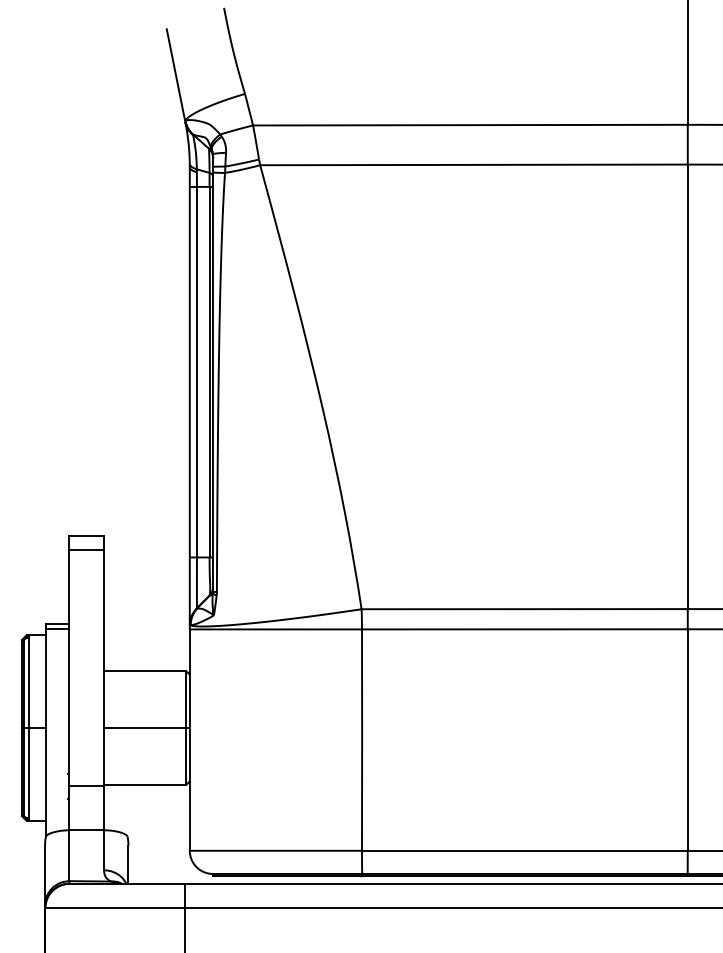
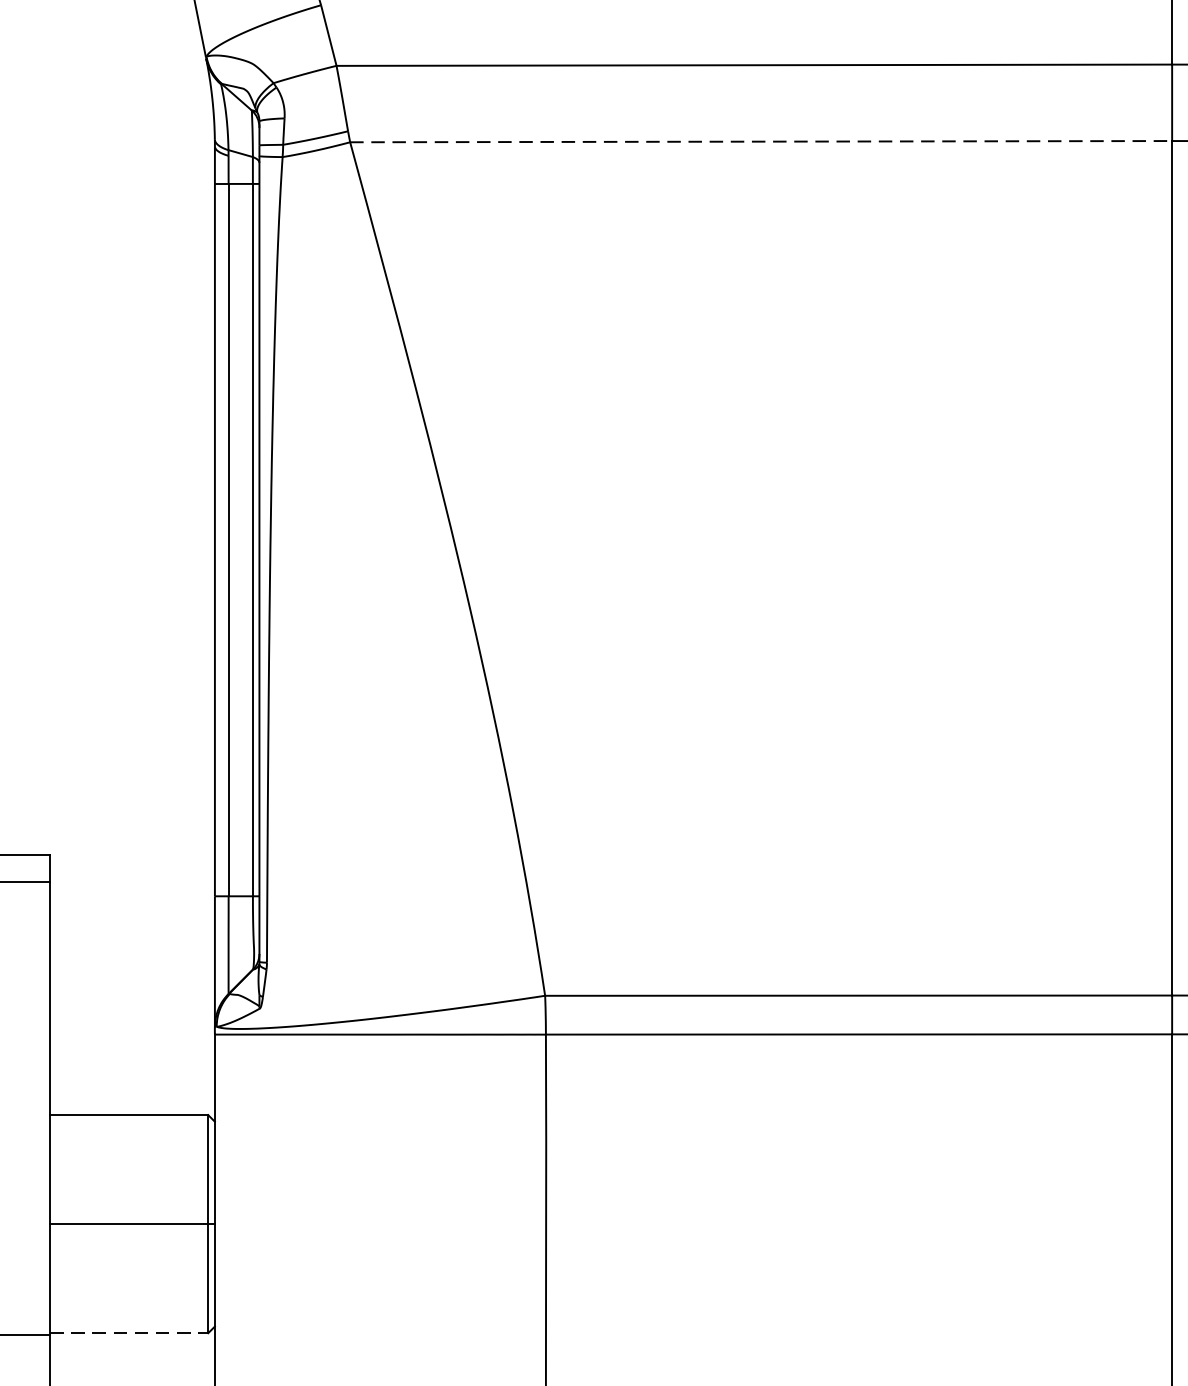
line: (473, 164) -> (760, 140), solid -> dashed
line: (145, 784) -> (129, 1332), solid -> dashed

